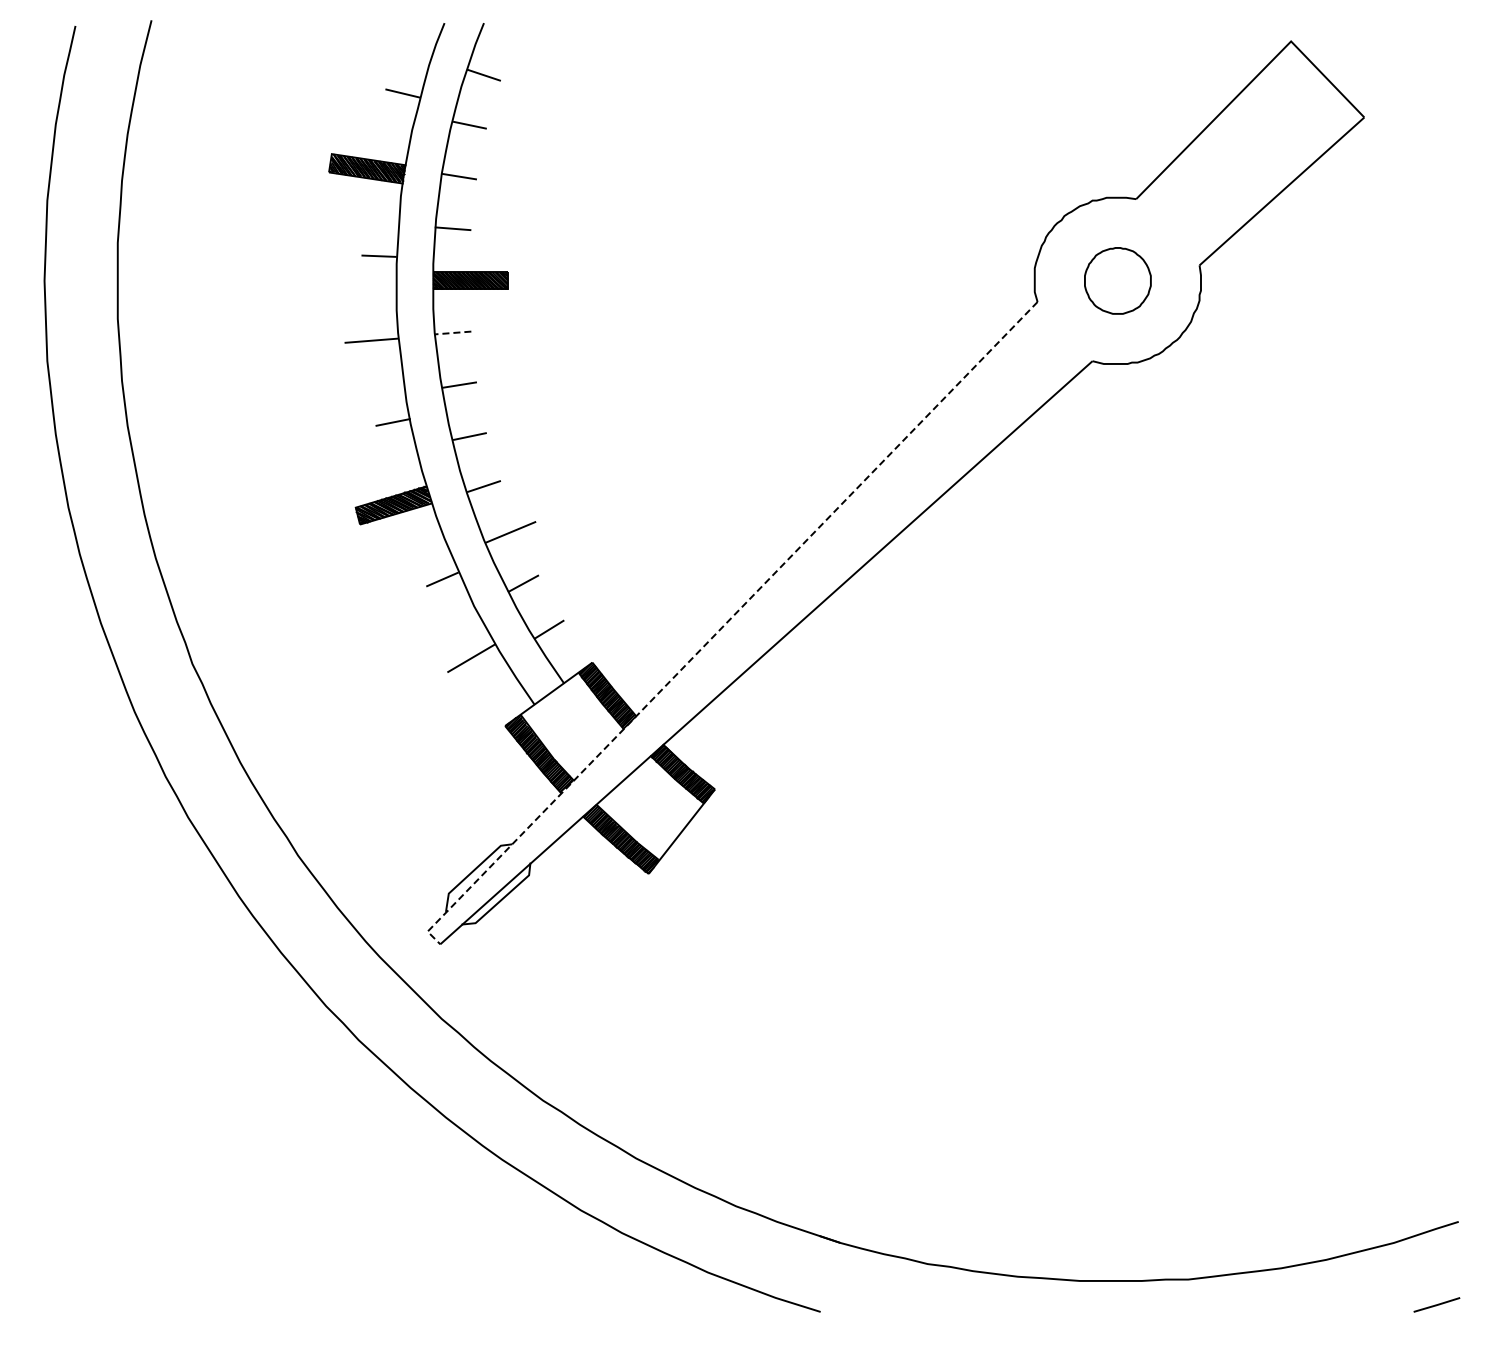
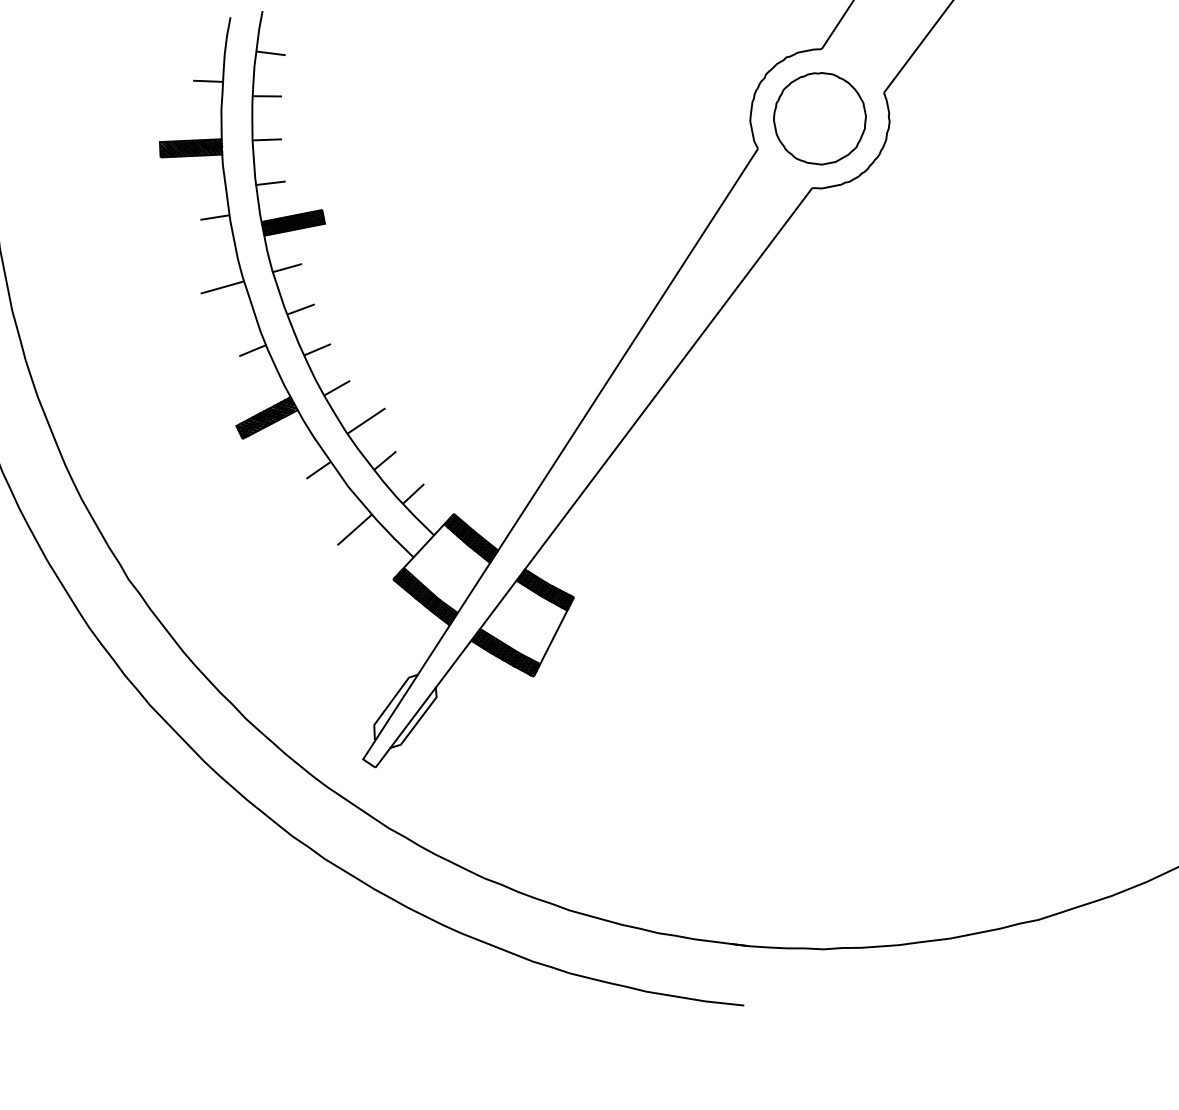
part: (1117, 280) -> (819, 118), size x1.67
line: (452, 333) -> (287, 268), dashed -> solid
line: (726, 623) -> (556, 460), dashed -> solid

